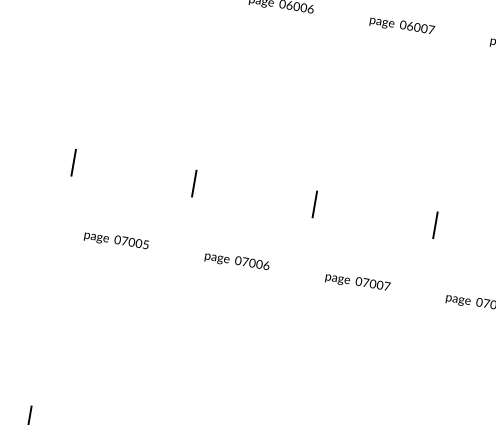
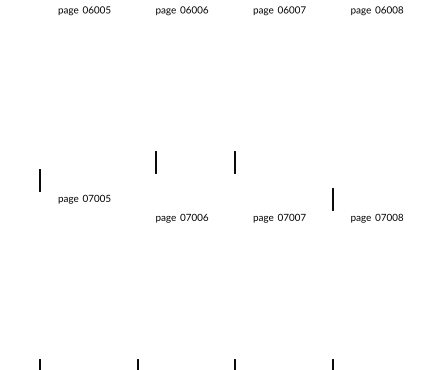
line: (72, 162) -> (39, 180), moved
line: (193, 183) -> (155, 162), moved
line: (435, 224) -> (332, 199), moved
text: (116, 239) -> (84, 198), moved

